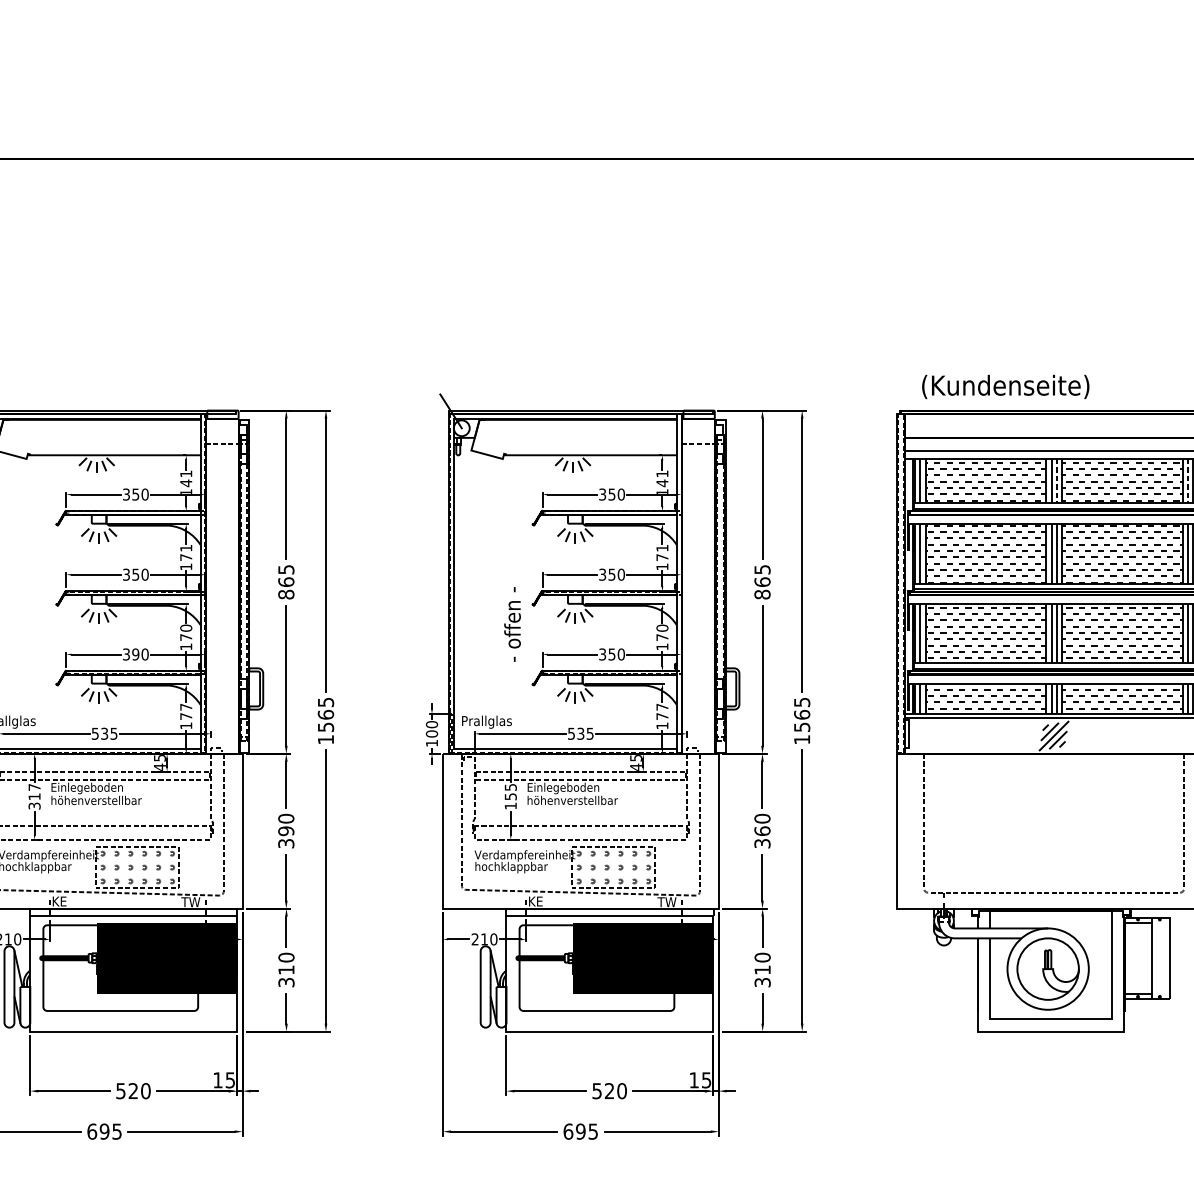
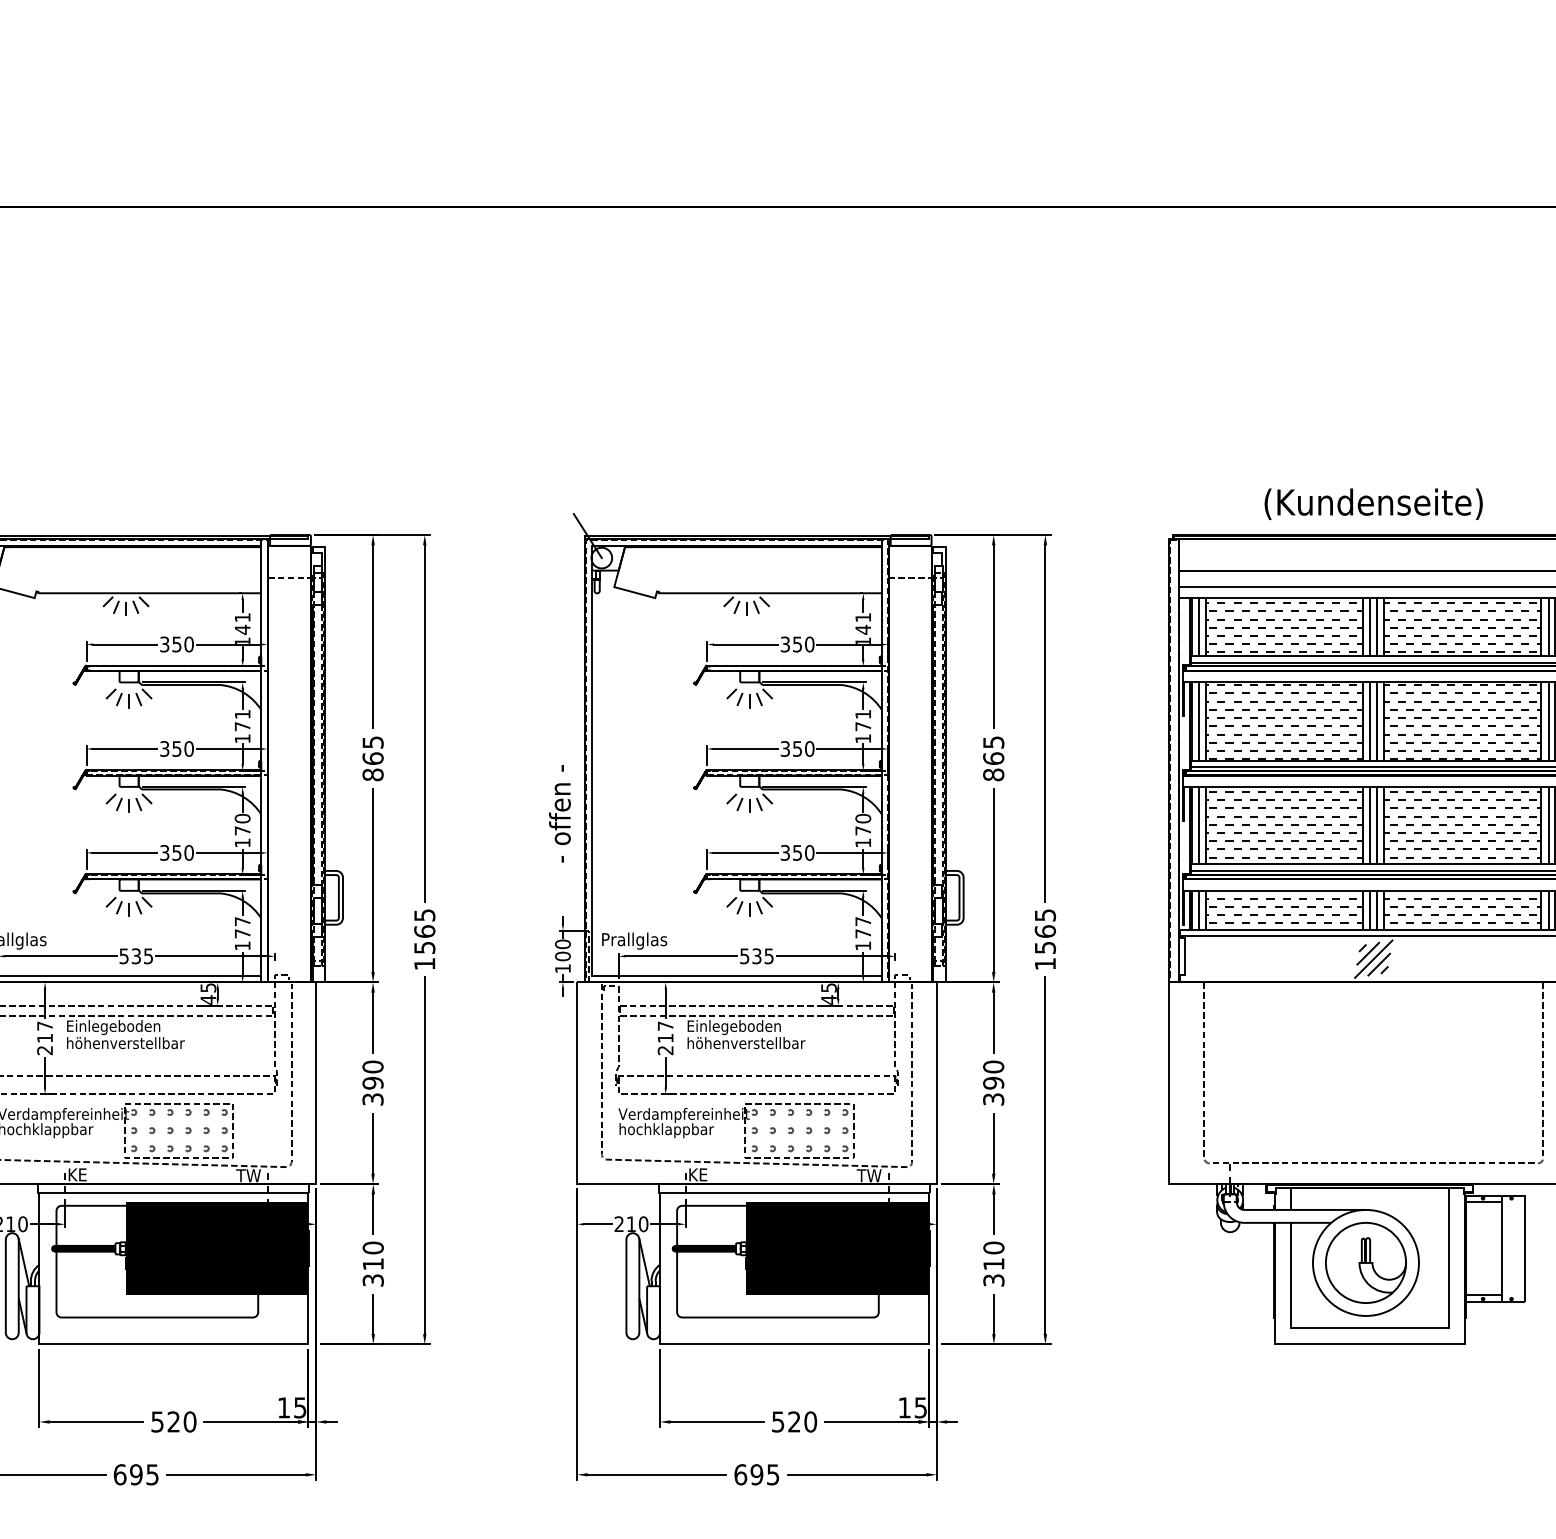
text: (1005, 386) -> (1373, 503), moved
line: (1056, 481) -> (1377, 627), dashed -> solid
line: (1188, 481) -> (1548, 627), dashed -> solid
text: (512, 624) -> (559, 813), moved
text: (135, 654) -> (176, 852), 390 -> 350
text: (510, 796) -> (665, 1038), 155 -> 217
text: (34, 806) -> (45, 1050), 317 -> 217
text: (762, 830) -> (993, 1082), 360 -> 390

